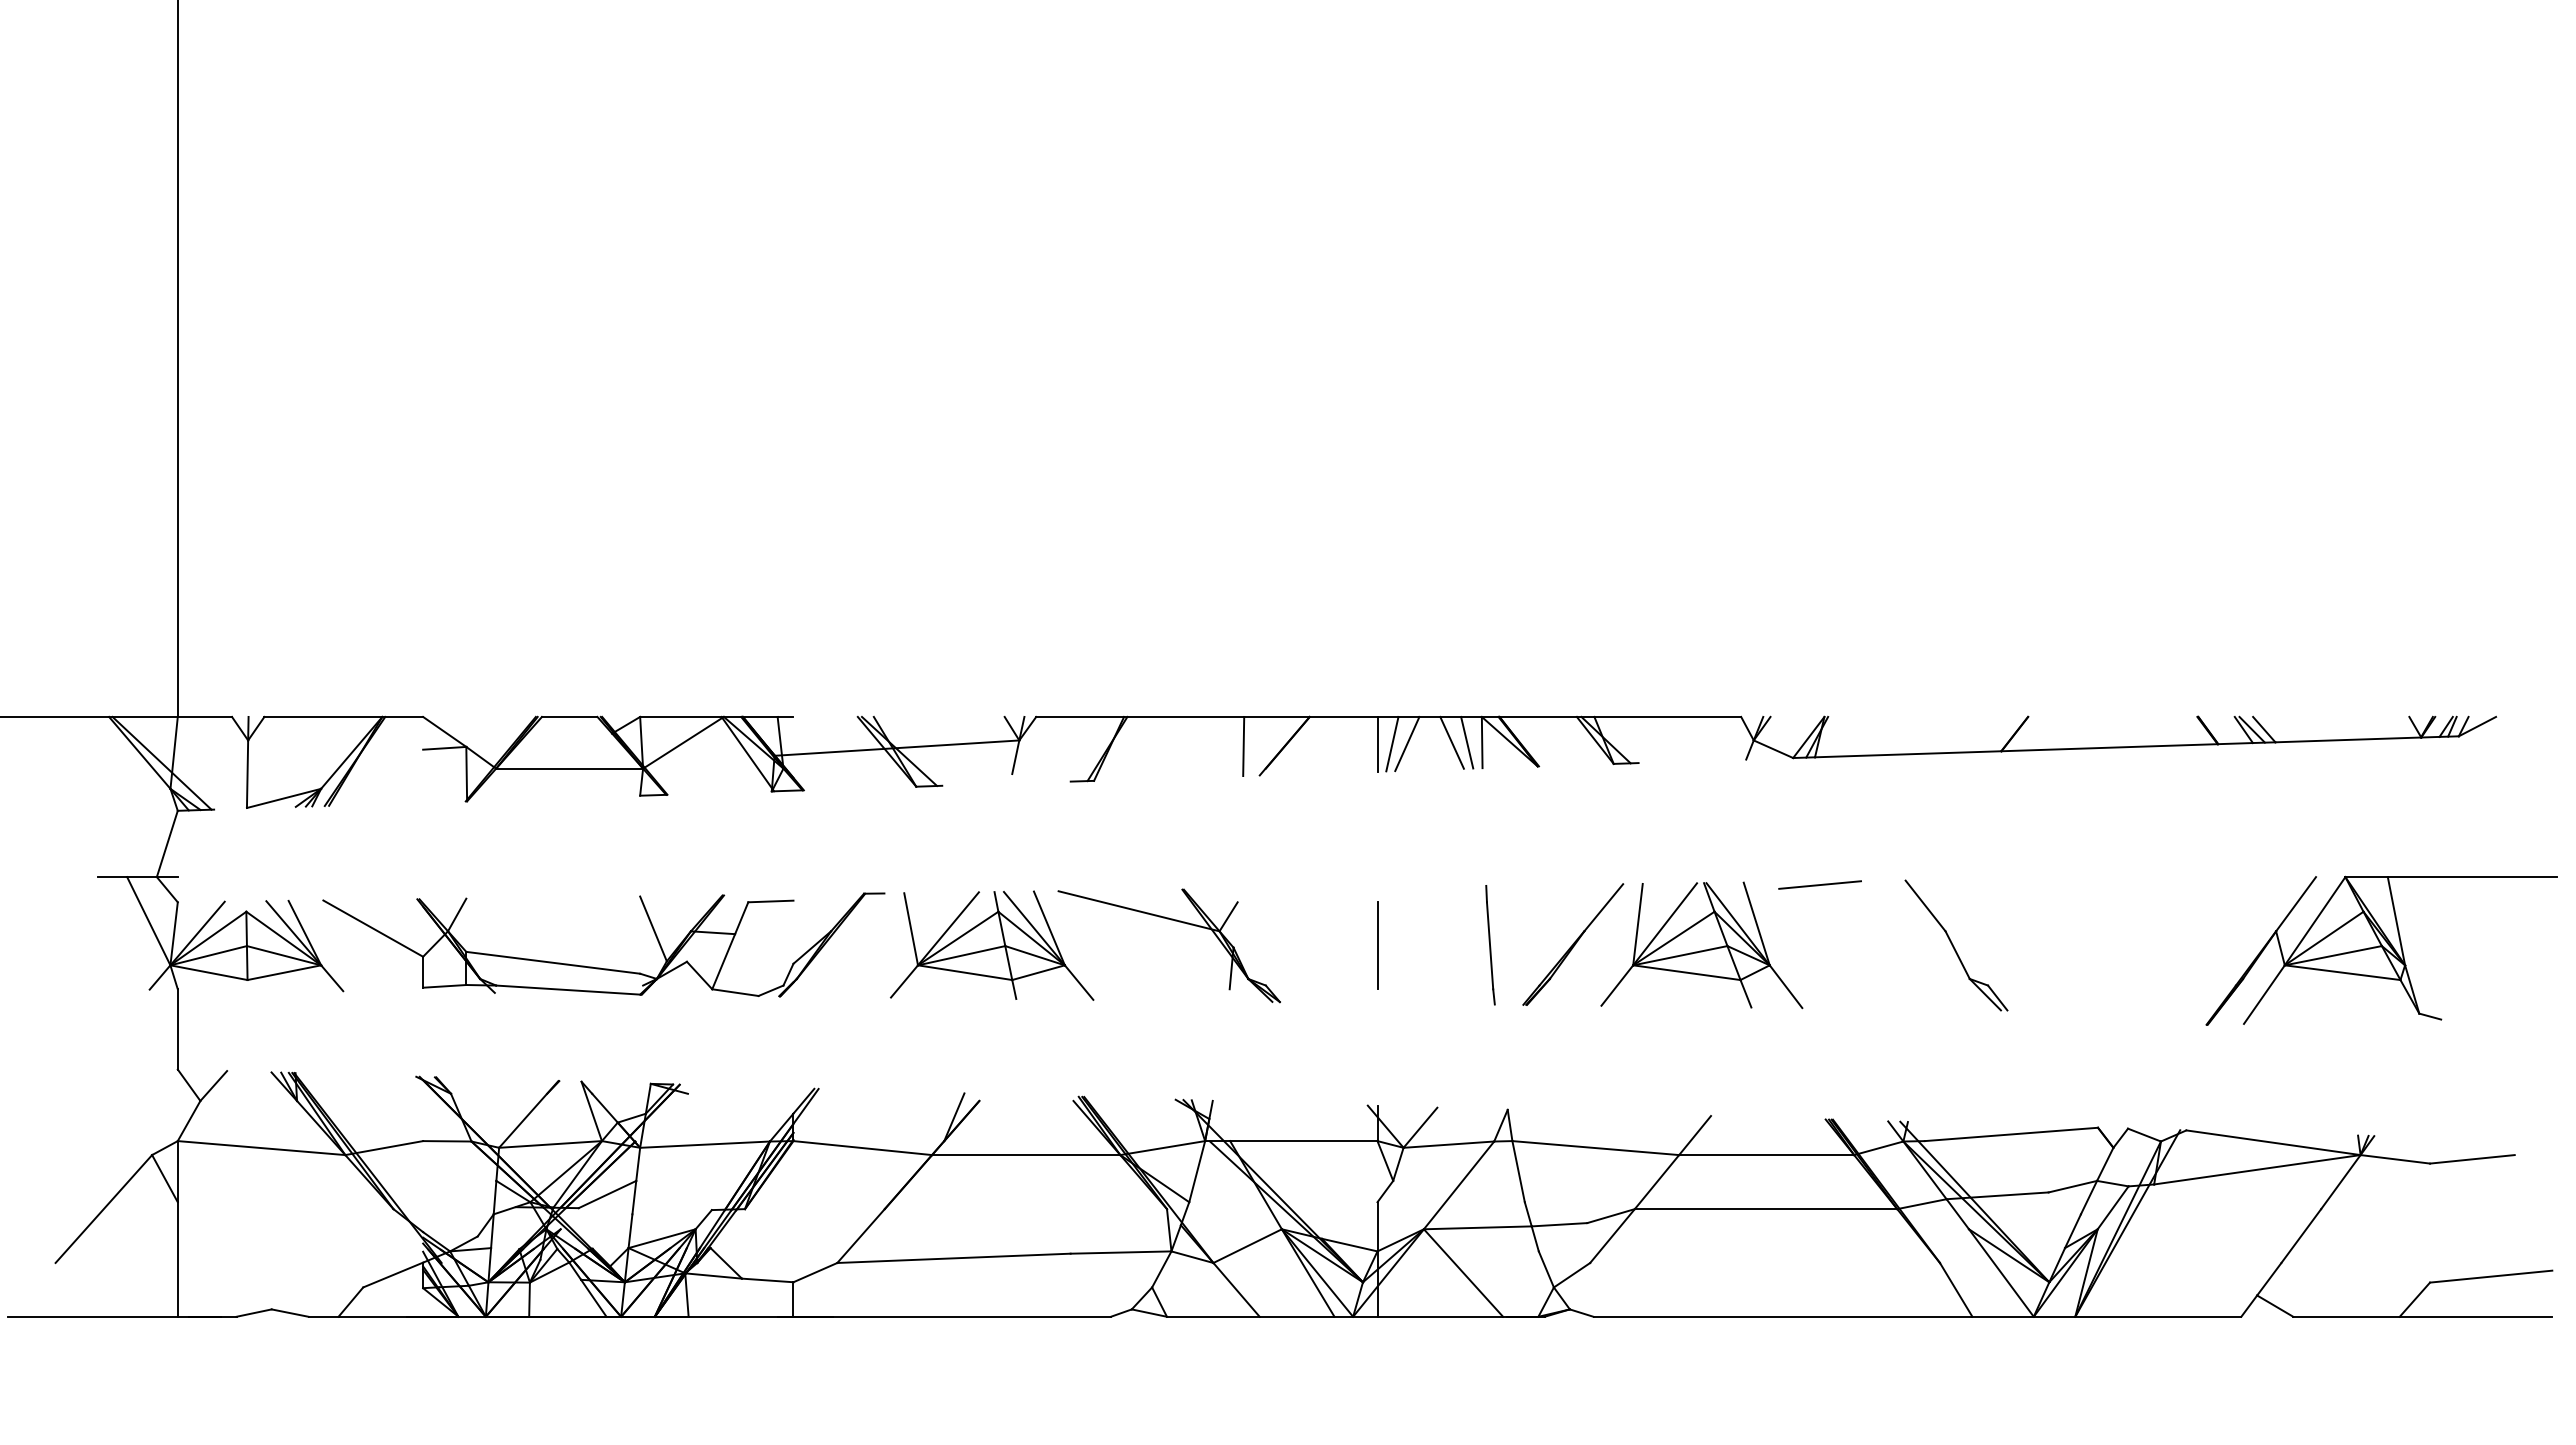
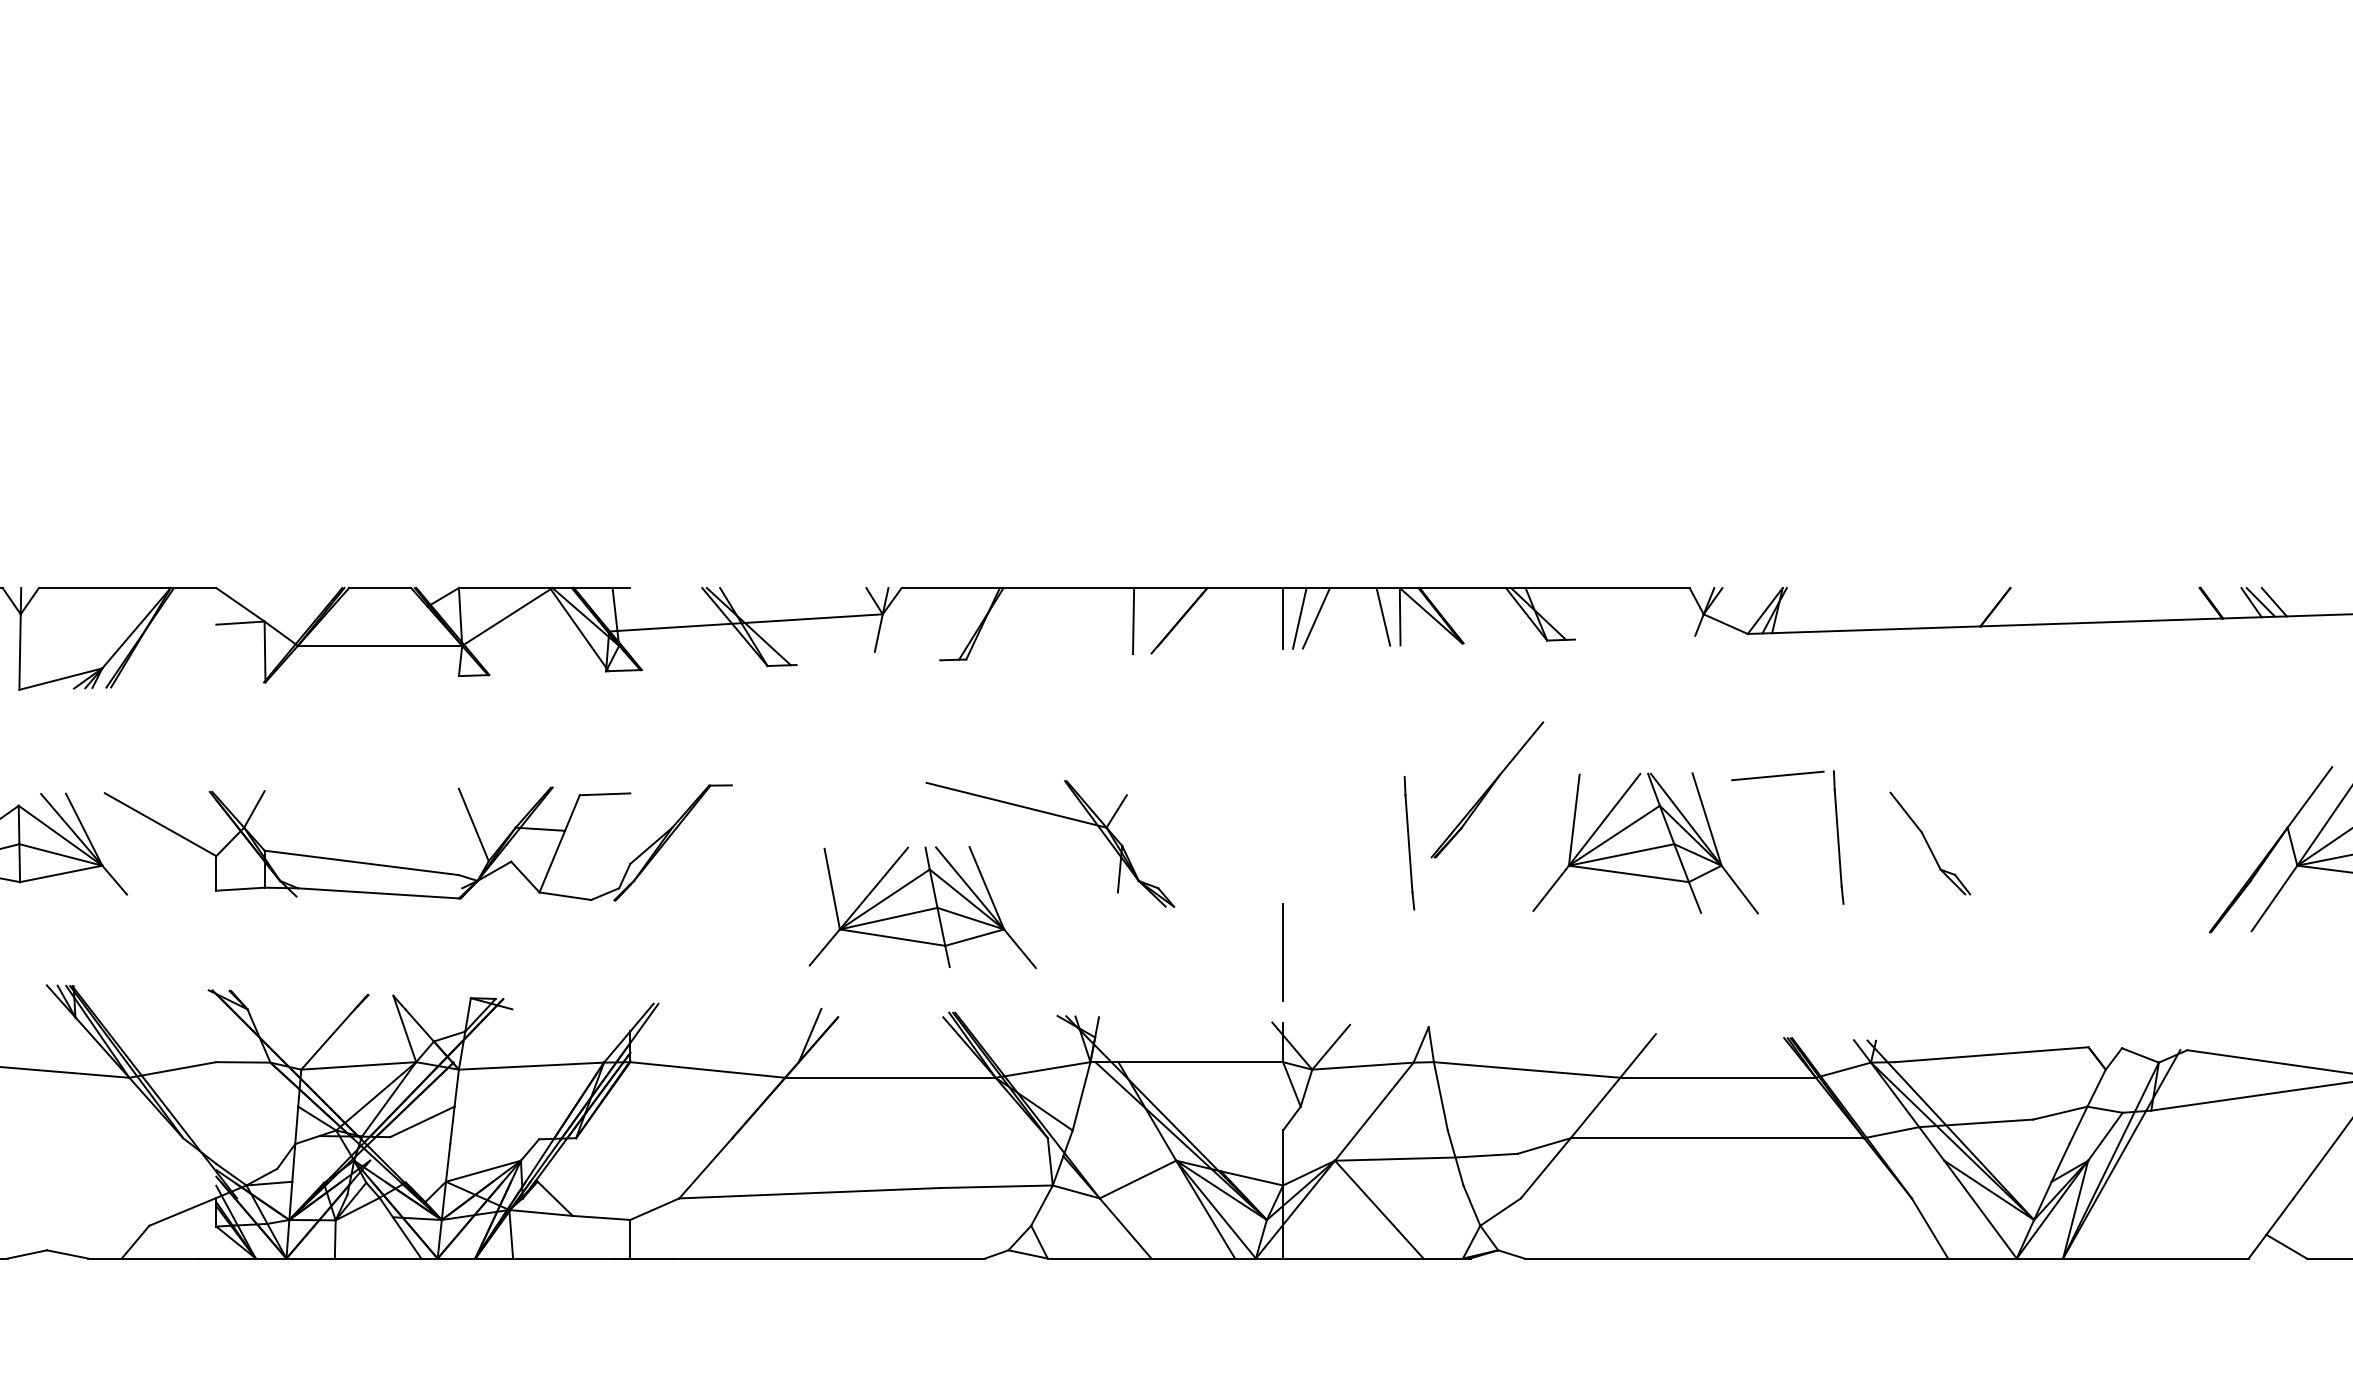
line: (1451, 742) -> (1365, 616), removed
line: (1874, 940) -> (1838, 837), added
part: (1573, 944) -> (1487, 789), moved
part: (992, 945) -> (923, 907), moved
line: (1377, 945) -> (1283, 951), moved
part: (1956, 945) -> (1930, 843), size x0.7

